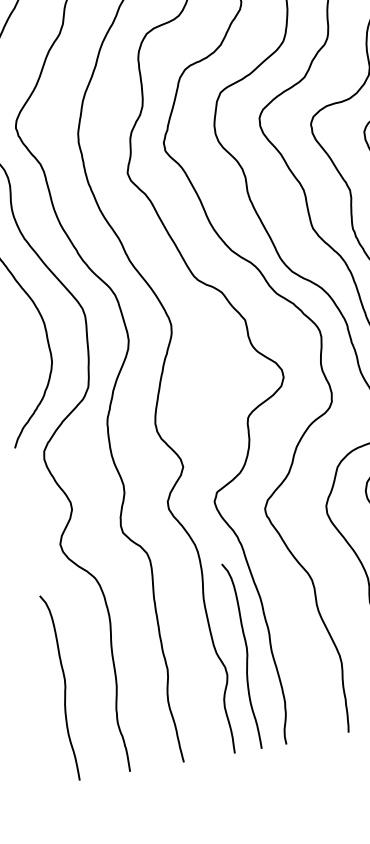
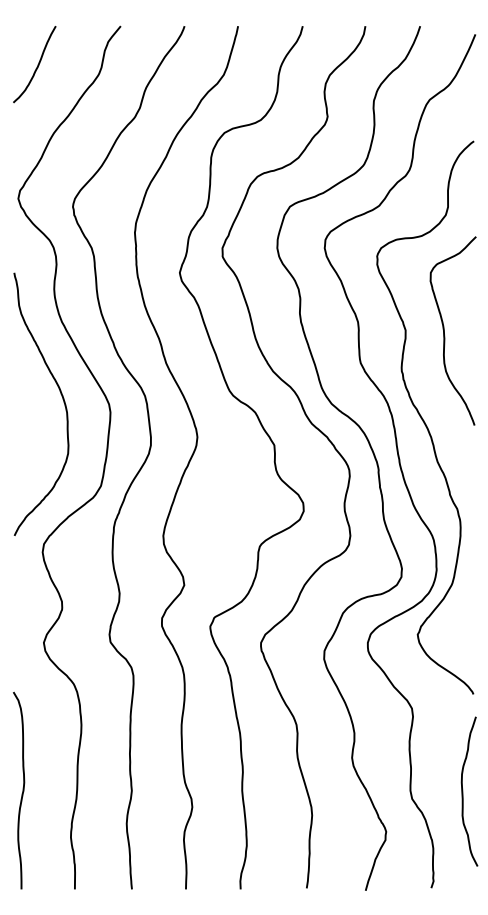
curve: (246, 655) -> (215, 790), removed

